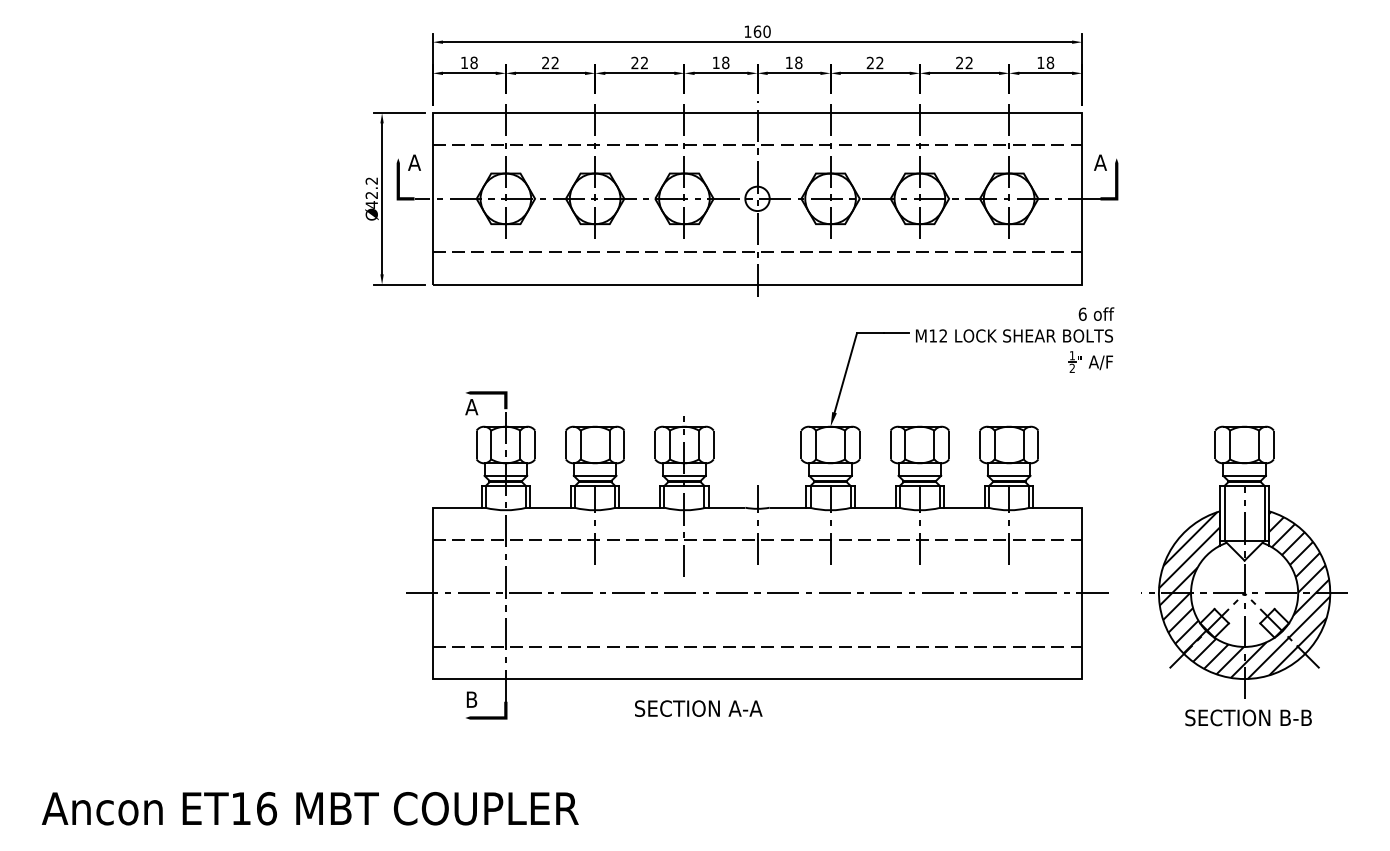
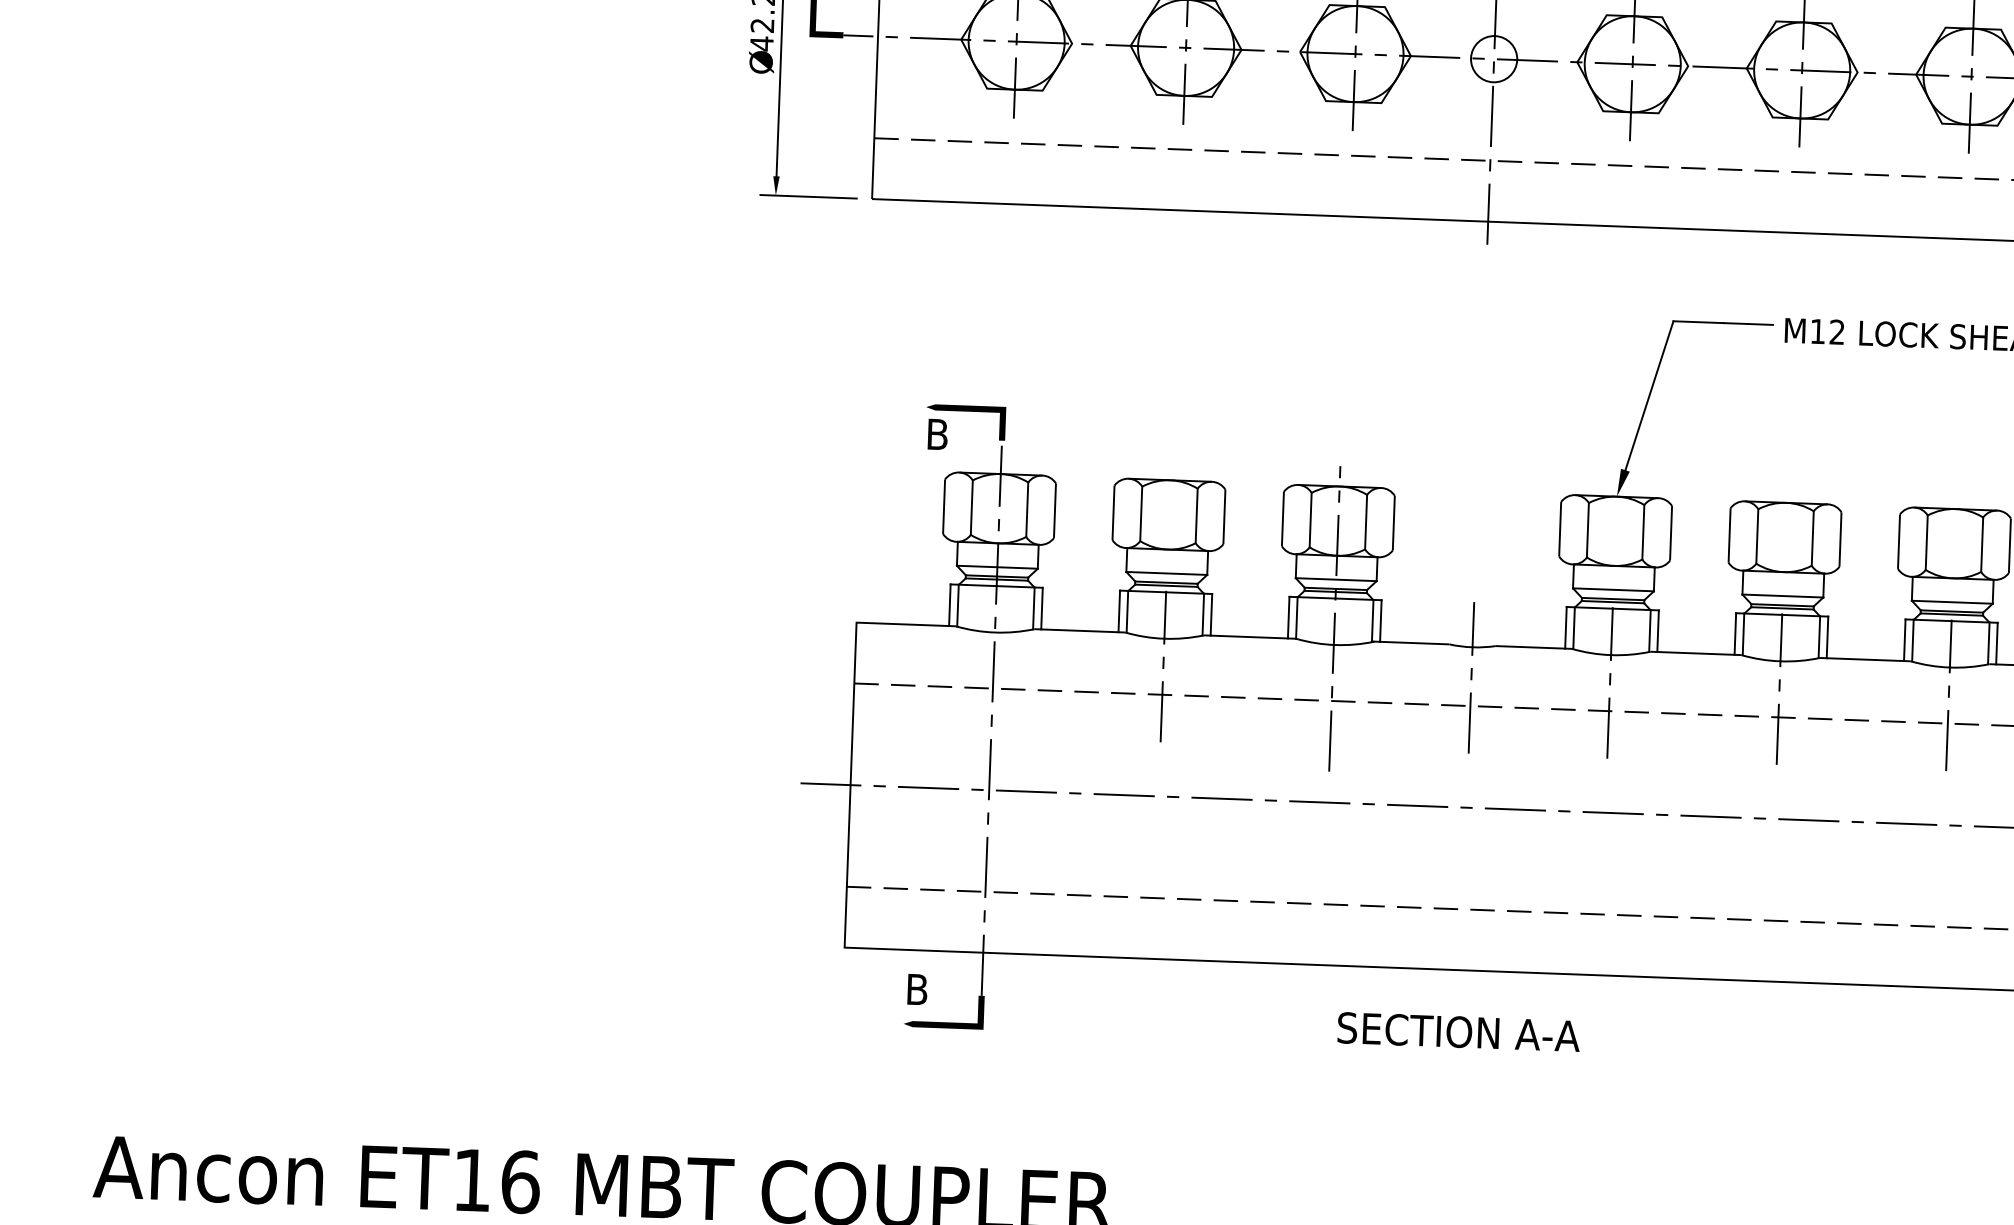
text: (471, 407) -> (936, 435), A -> B
text: (698, 708) -> (1458, 1031), moved

